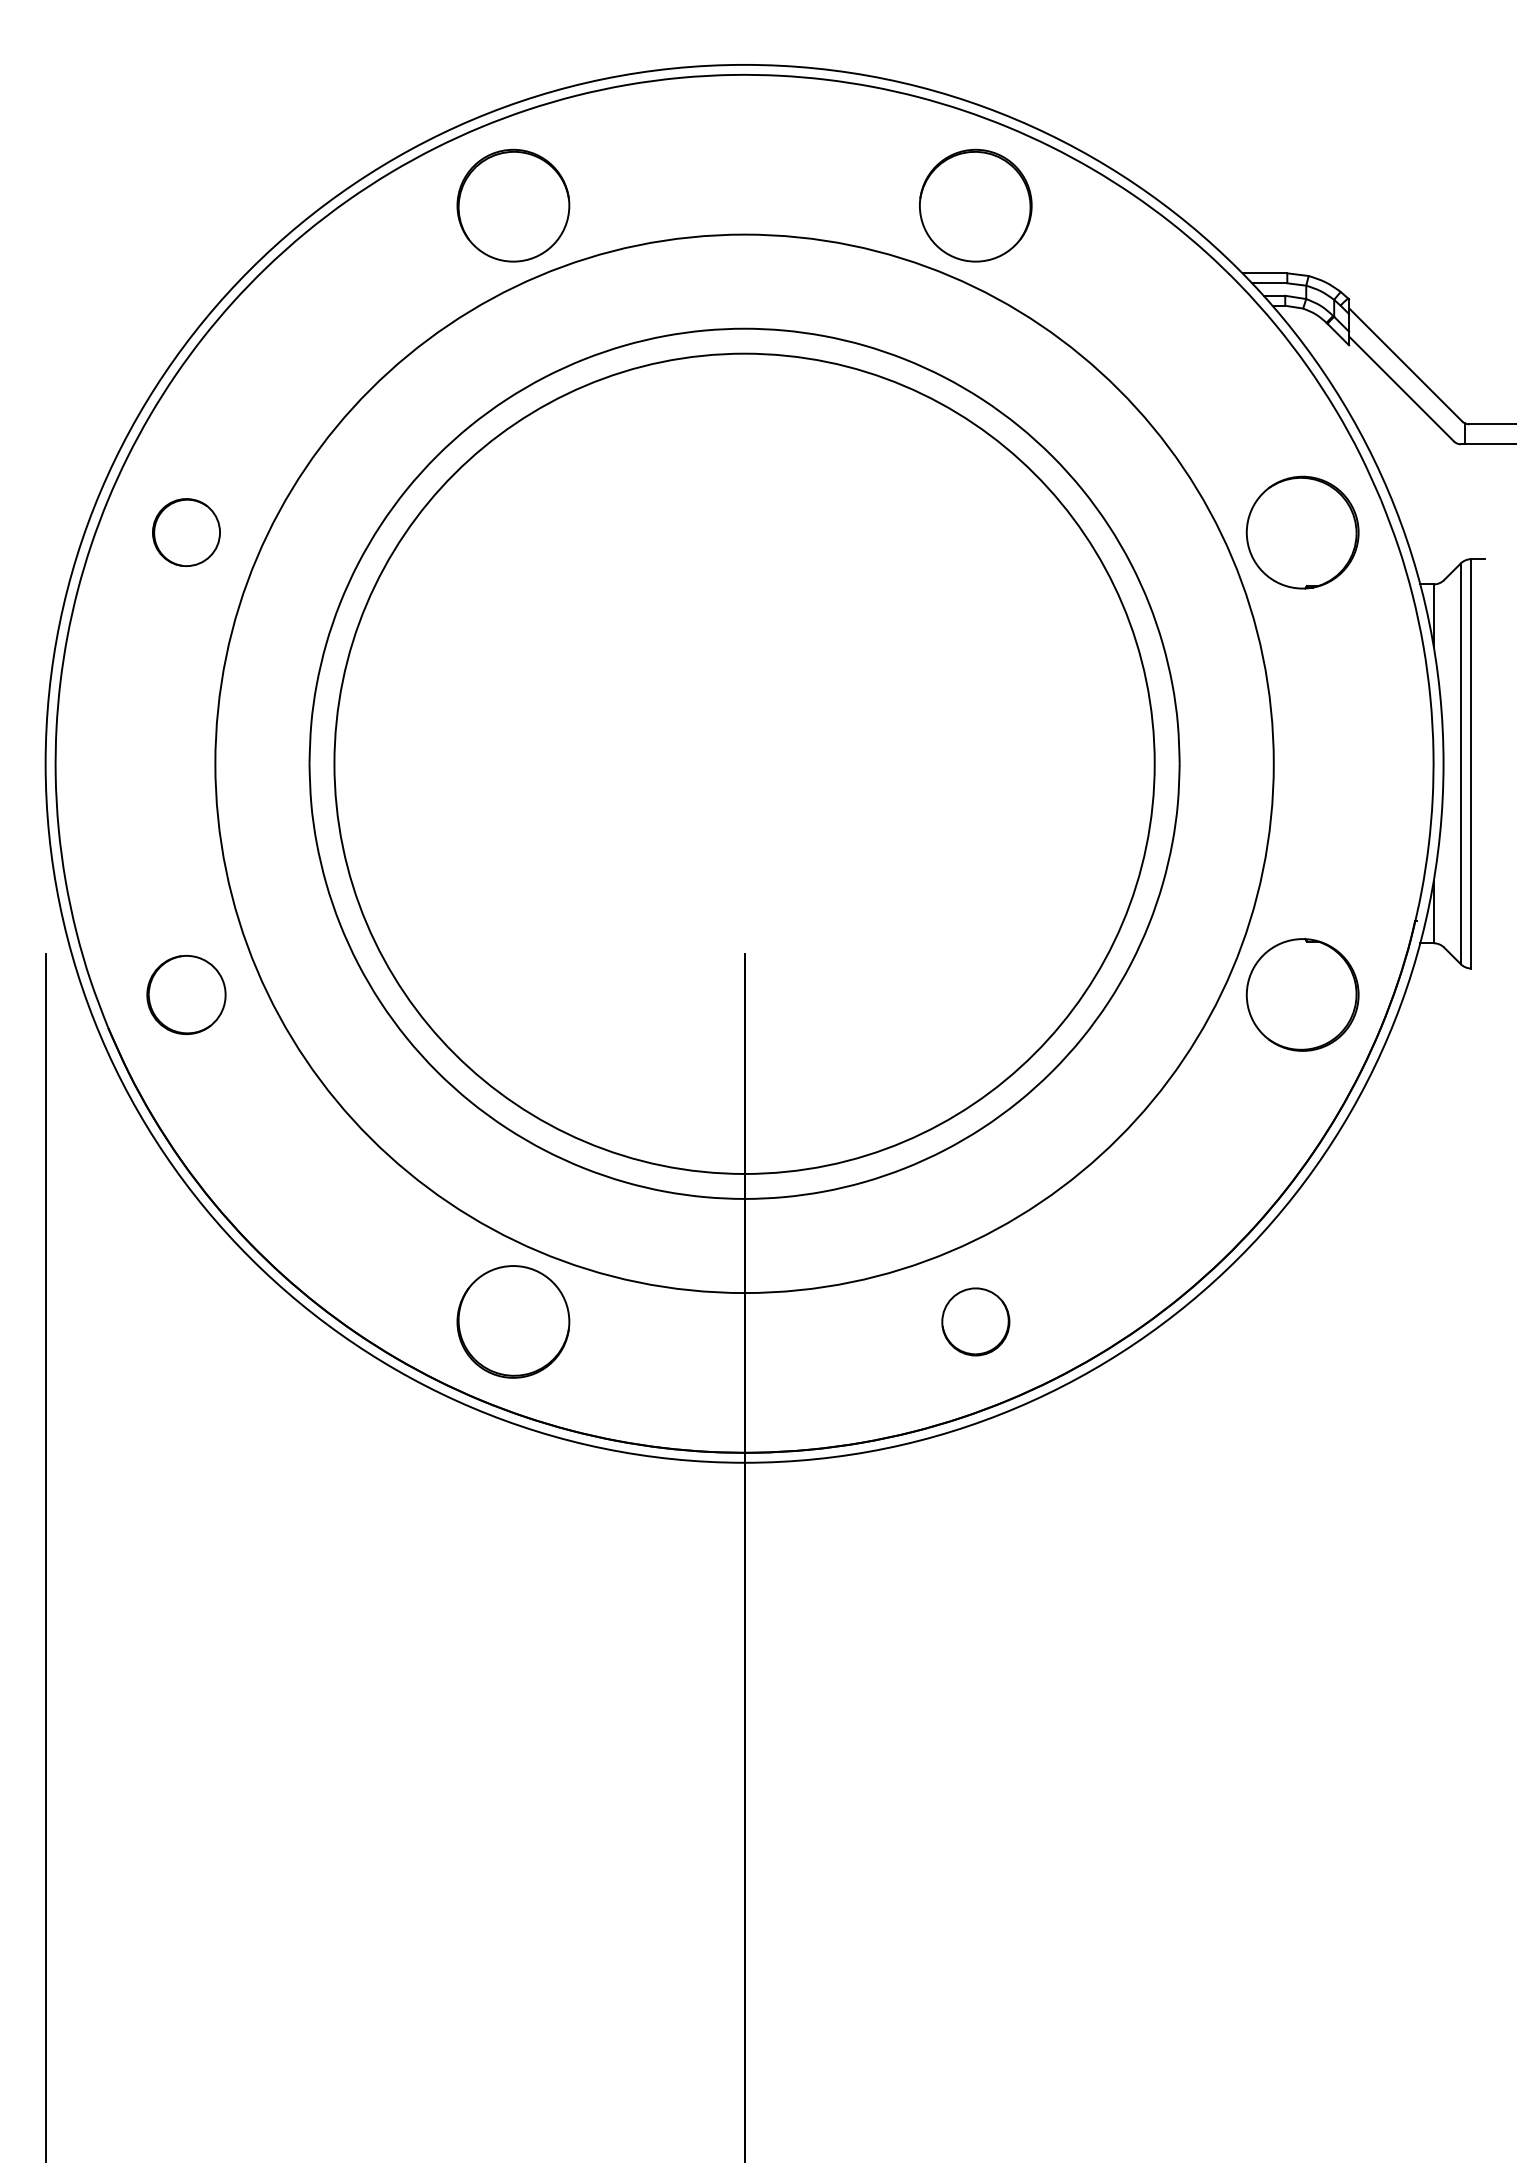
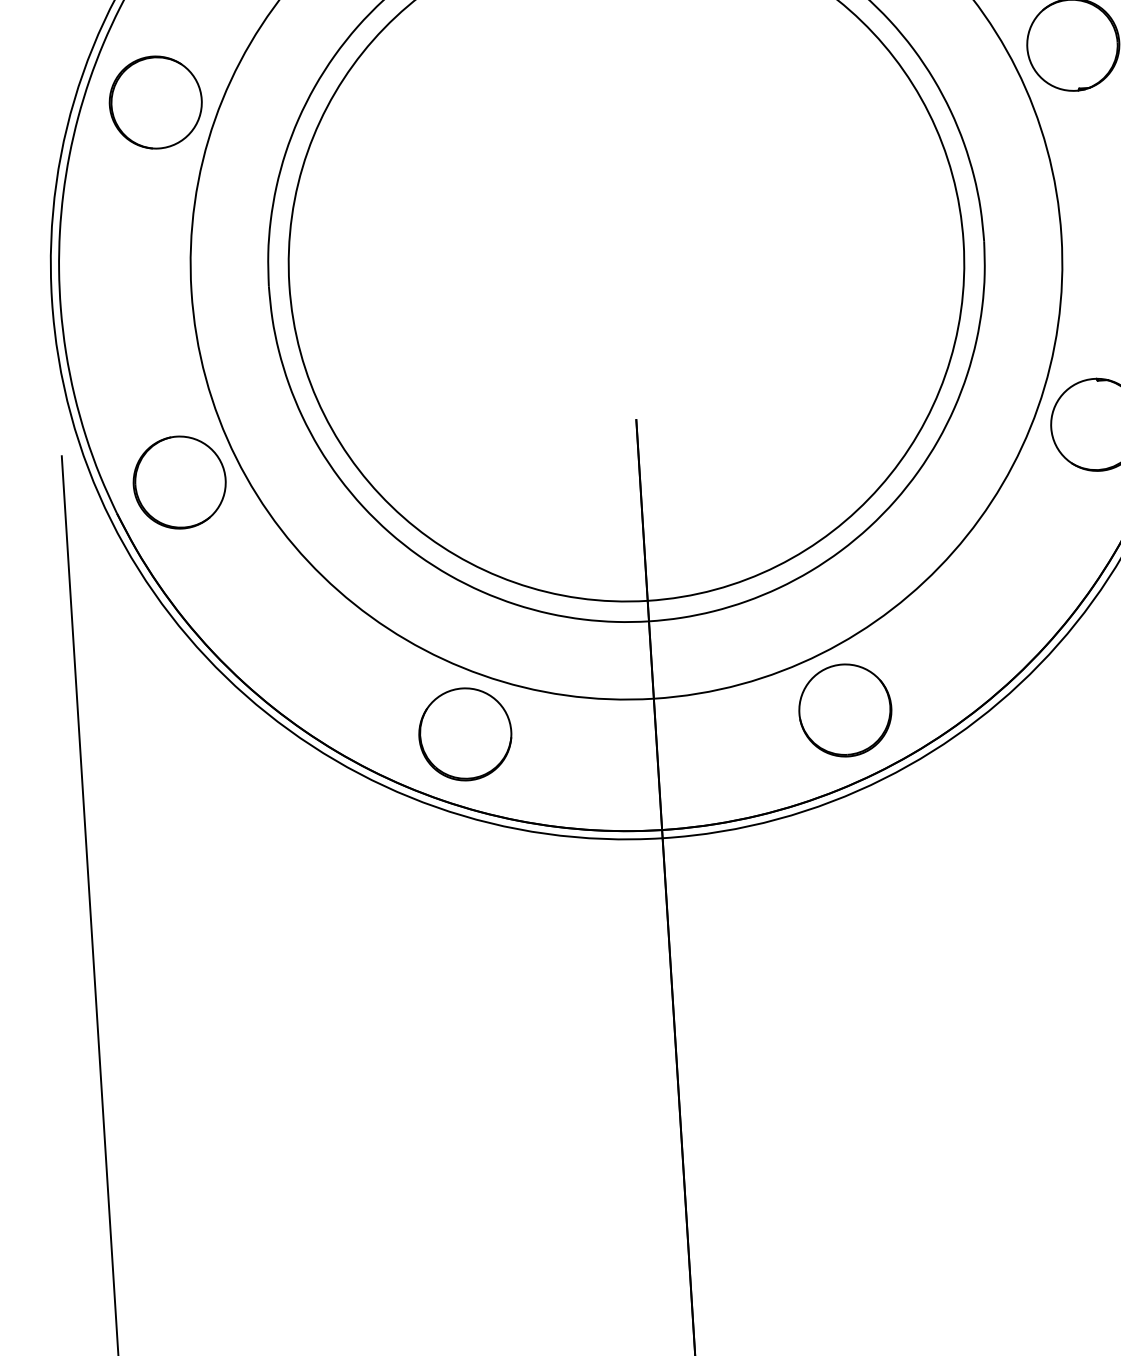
part: (186, 532) -> (155, 102), size x1.67
part: (186, 994) -> (179, 482), size x1.43
part: (975, 1321) -> (845, 710), size x1.67

